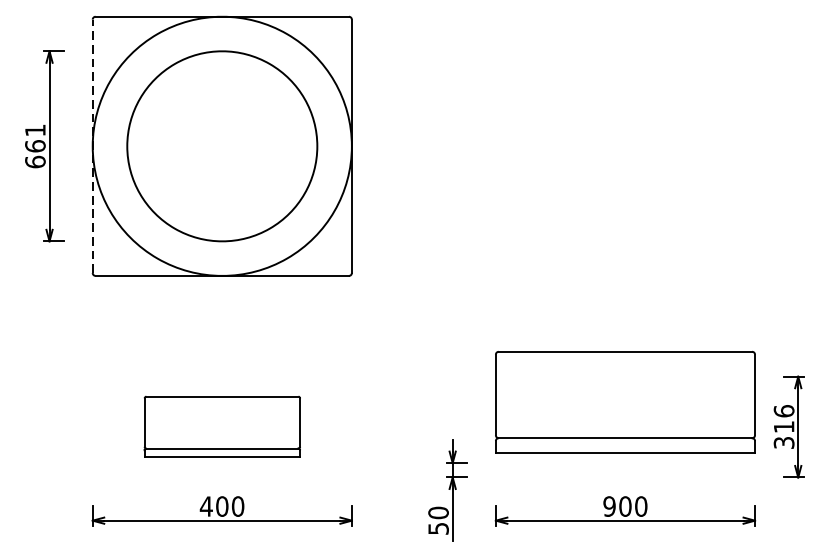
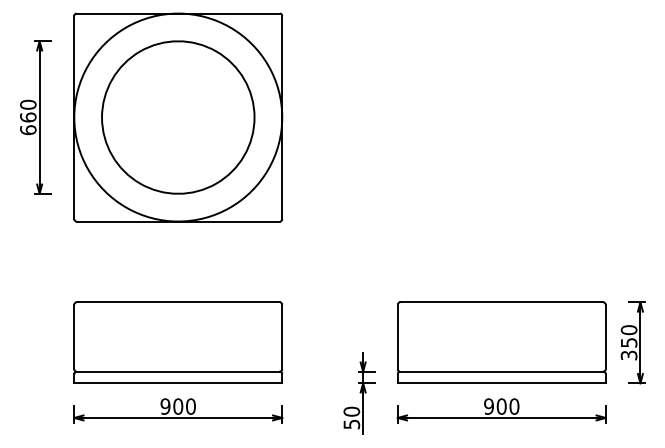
text: (35, 130) -> (28, 104), 661 -> 660
line: (92, 146) -> (74, 117), dashed -> solid
part: (625, 401) -> (501, 342), moved
text: (783, 419) -> (628, 336), 316 -> 350
part: (222, 426) -> (178, 342), size x1.67
text: (206, 506) -> (165, 406), 400 -> 900

